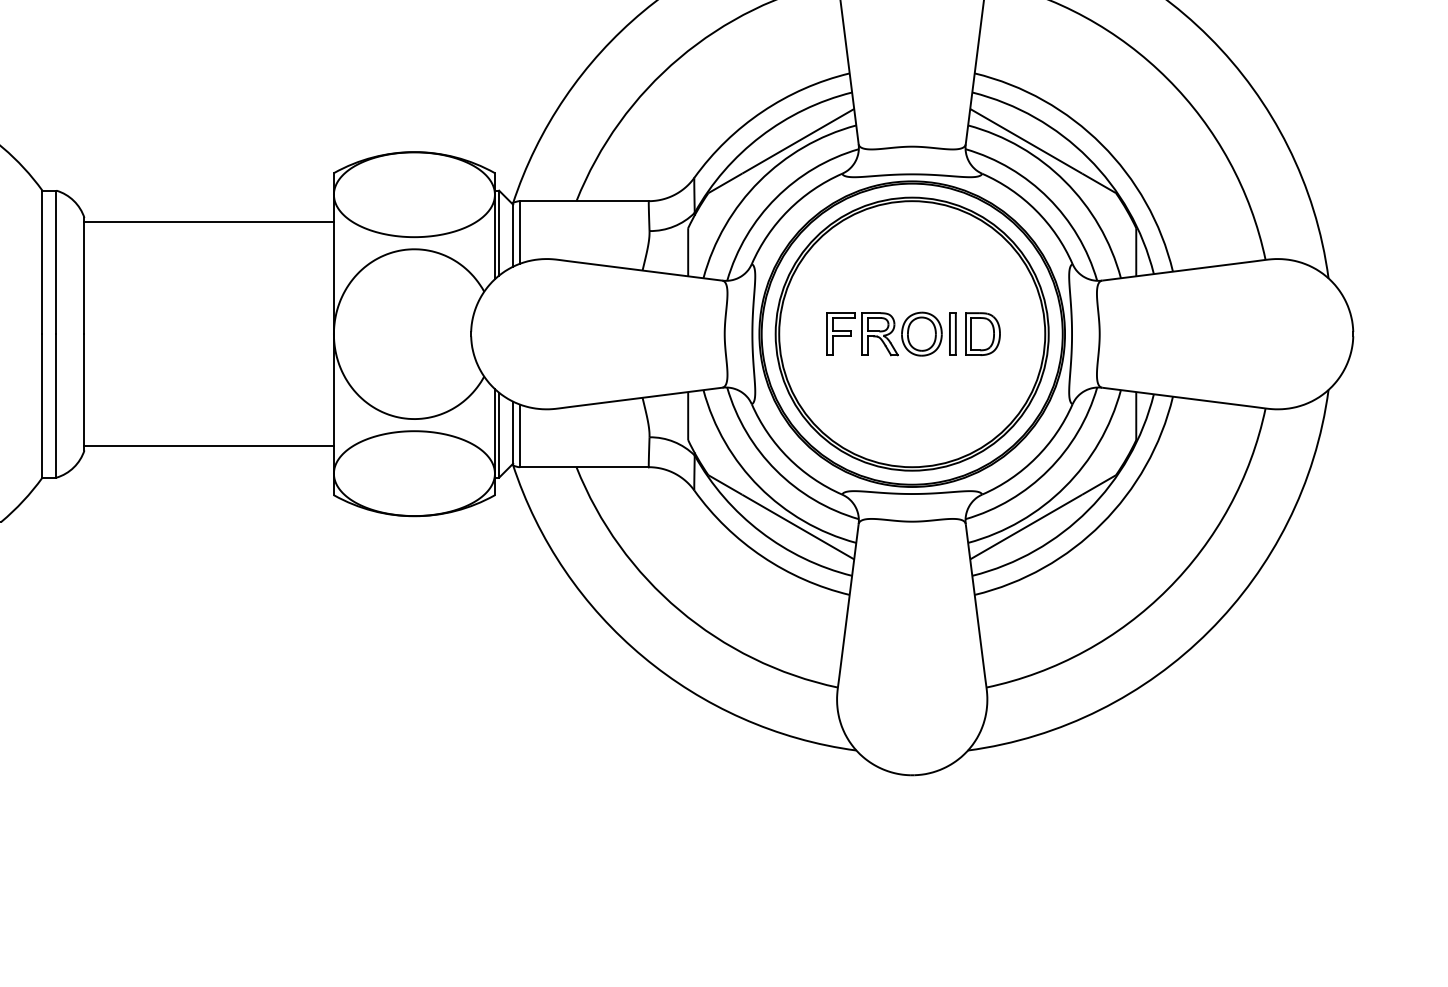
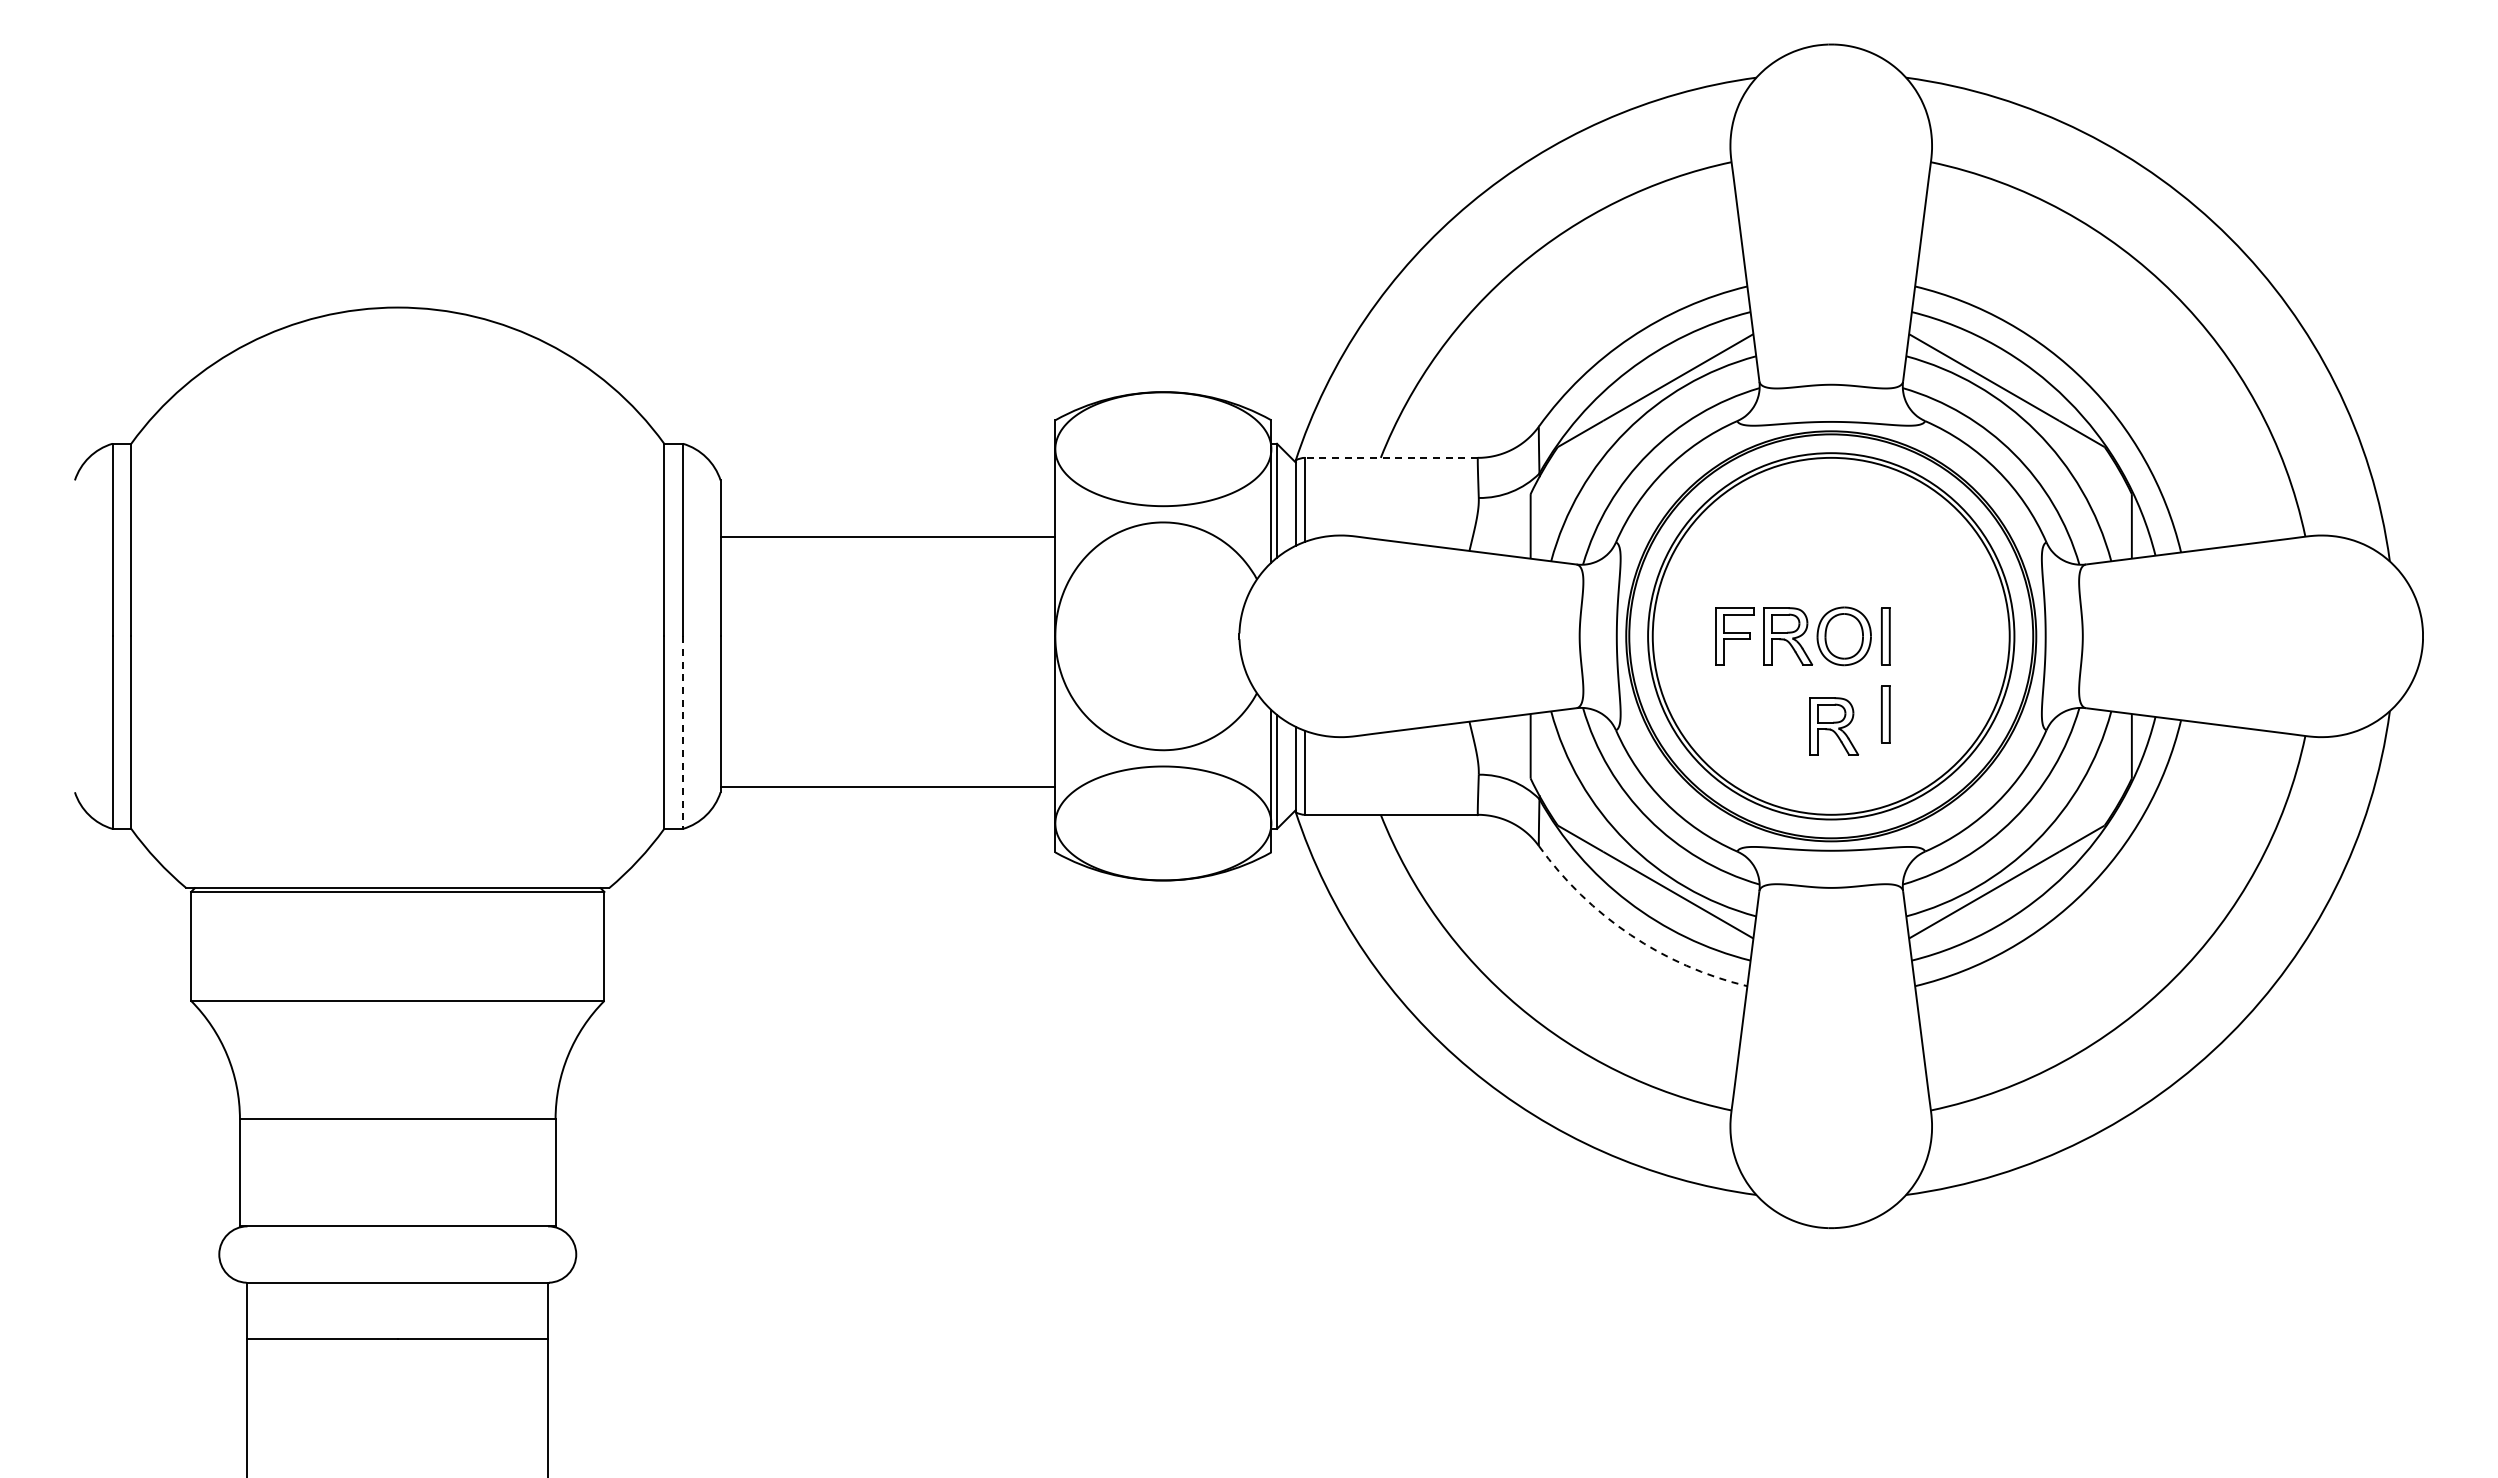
line: (584, 200) -> (1391, 457), solid -> dashed
line: (208, 222) -> (887, 537), moved
part: (982, 334) -> (1925, 636), removed
part: (952, 392) -> (1885, 714), added
part: (914, 401) -> (1834, 726), added
line: (56, 406) -> (683, 733), solid -> dashed
arc: (762, 556) -> (1630, 934), solid -> dashed

